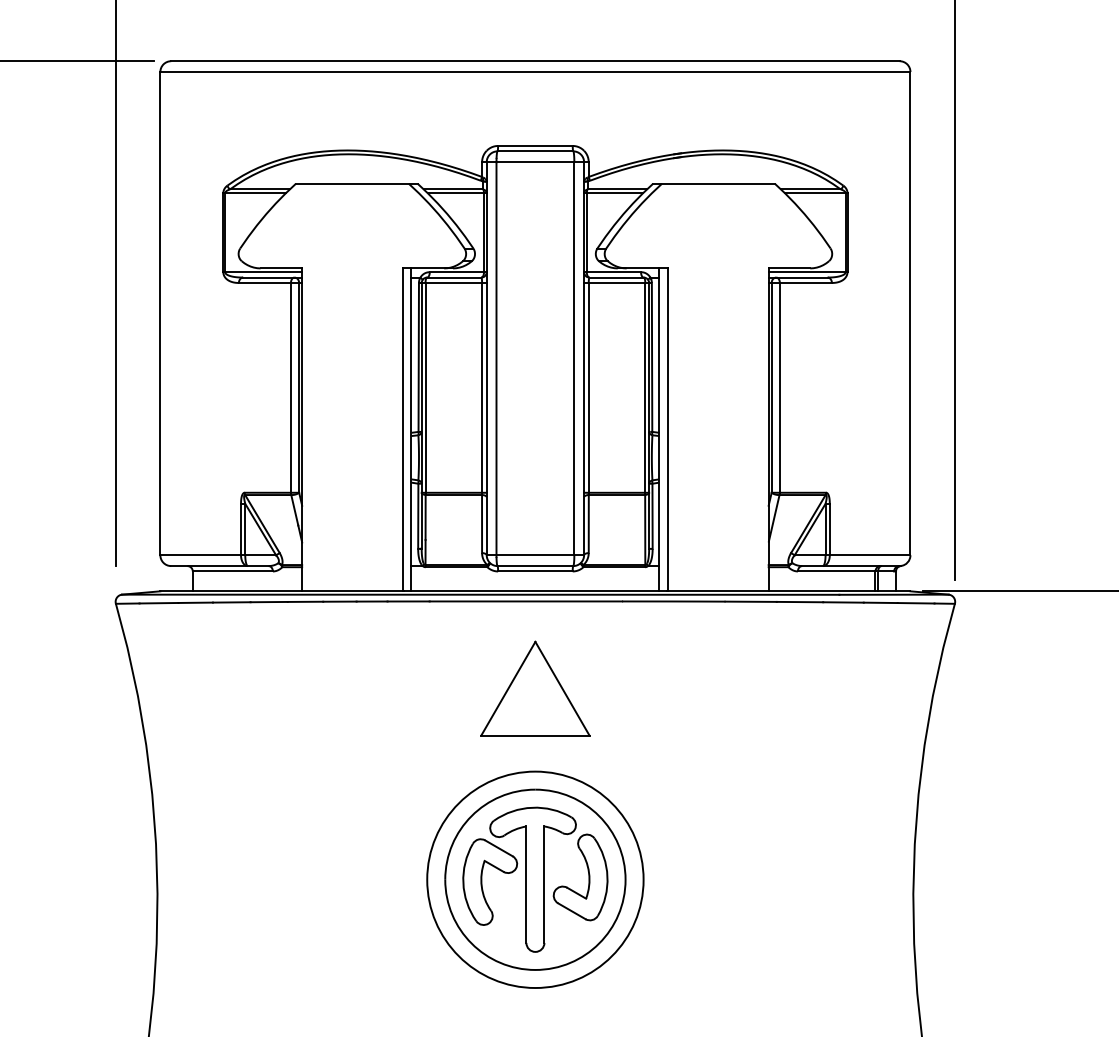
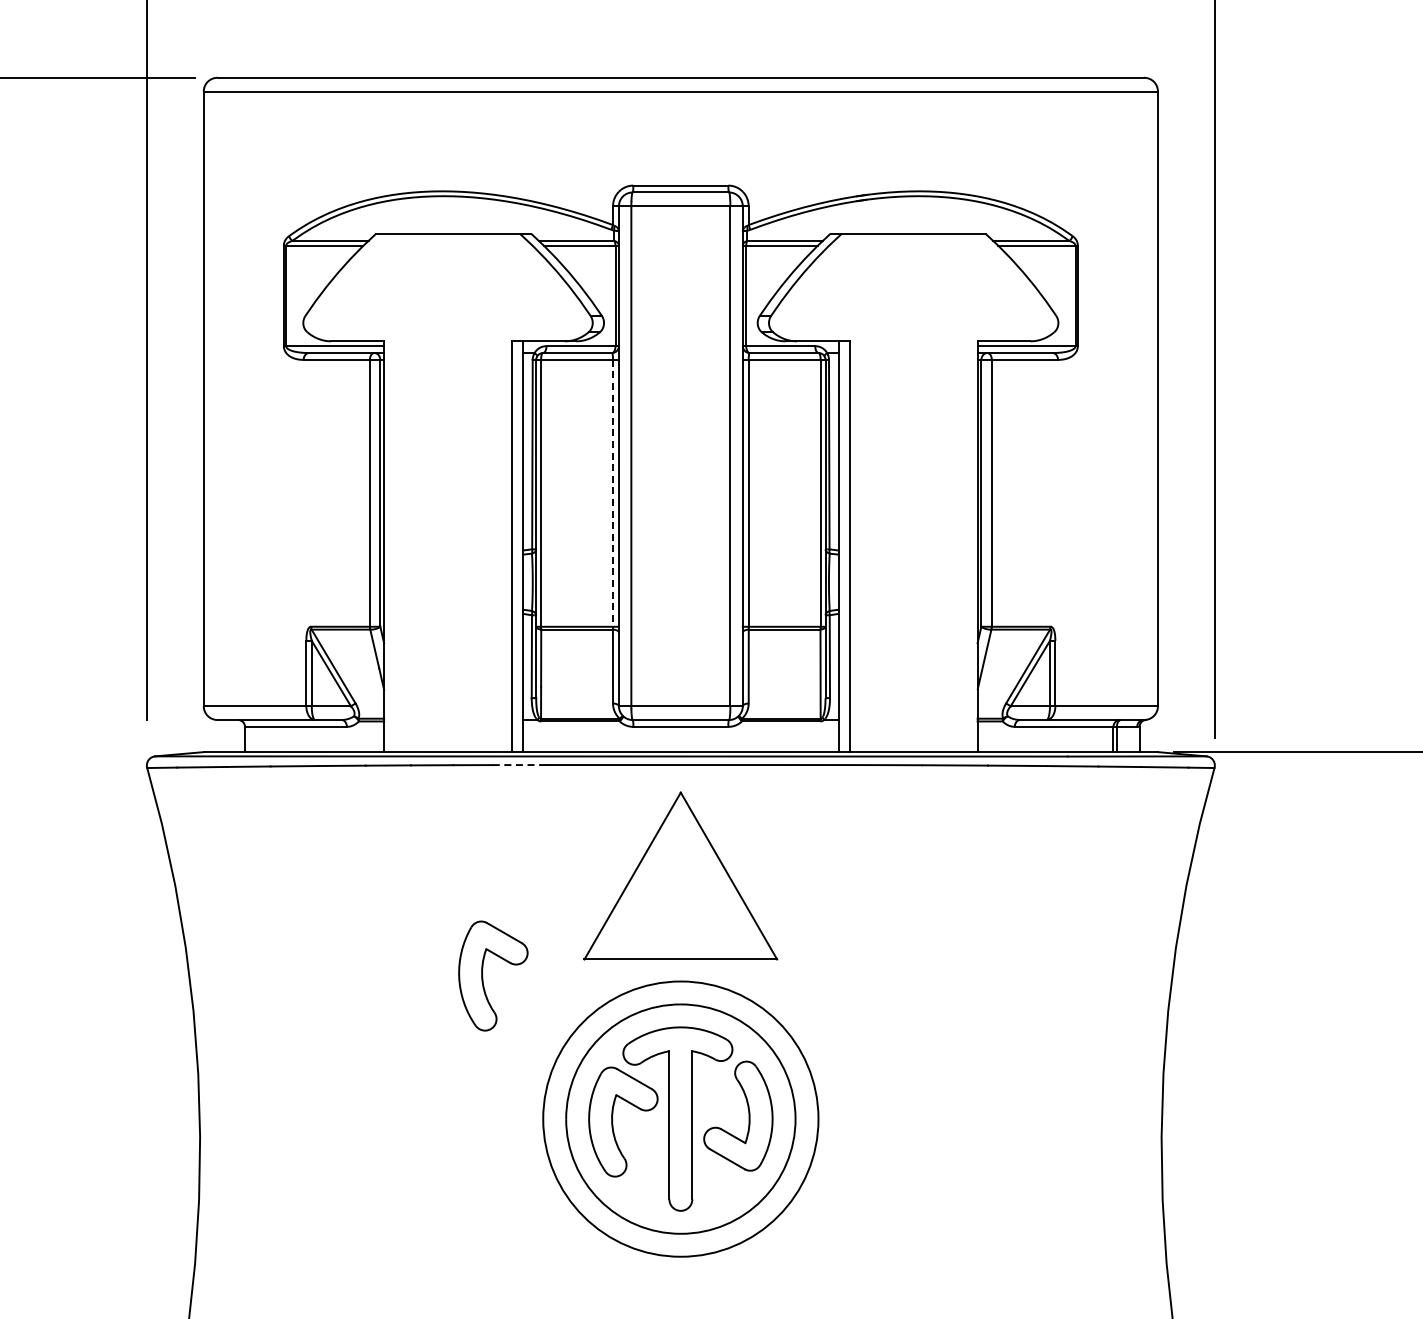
line: (482, 388) -> (613, 493), solid -> dashed
line: (408, 601) -> (519, 765), solid -> dashed
part: (535, 688) -> (680, 875), size x1.4
part: (380, 767) -> (483, 976), added

